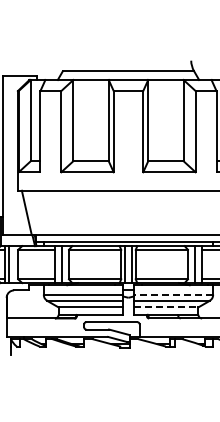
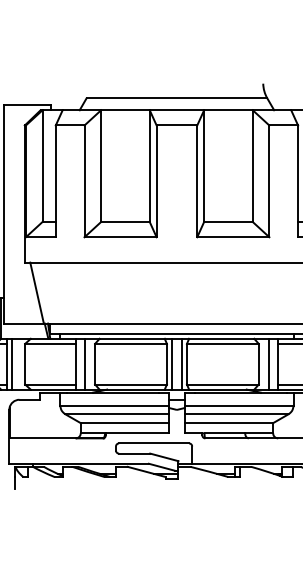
line: (173, 294) -> (238, 405), dashed -> solid
line: (166, 307) -> (229, 423), dashed -> solid

